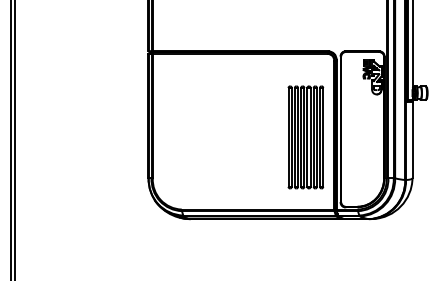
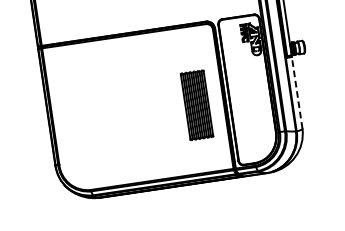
part: (305, 137) -> (196, 105), size x0.7
line: (412, 139) -> (297, 92), solid -> dashed

